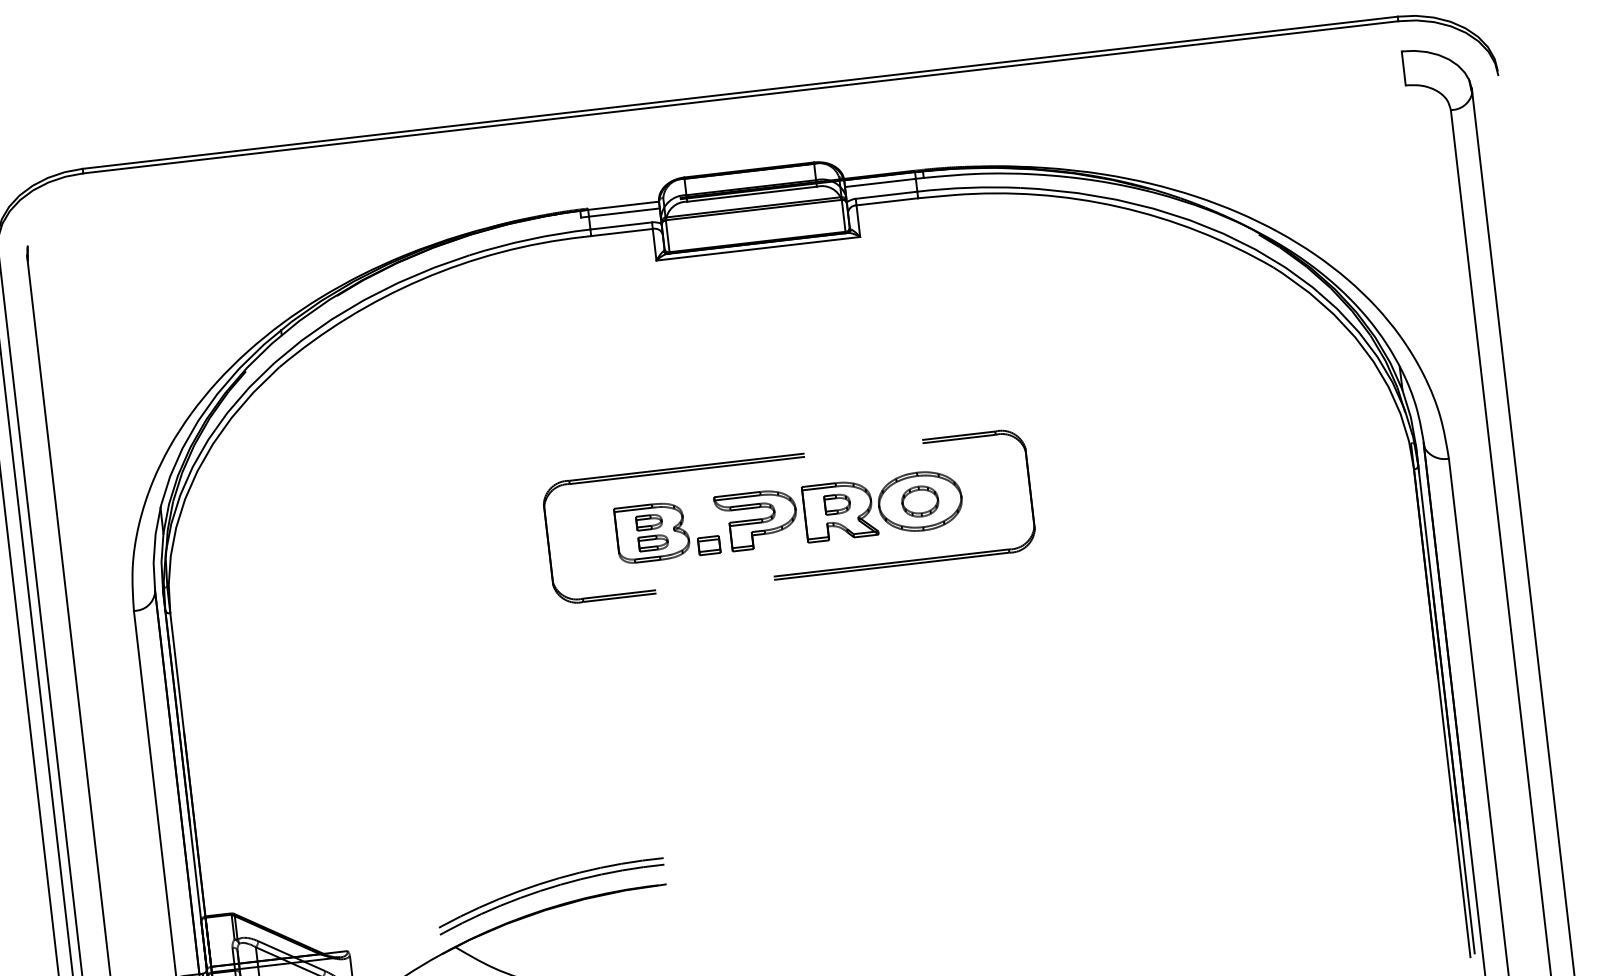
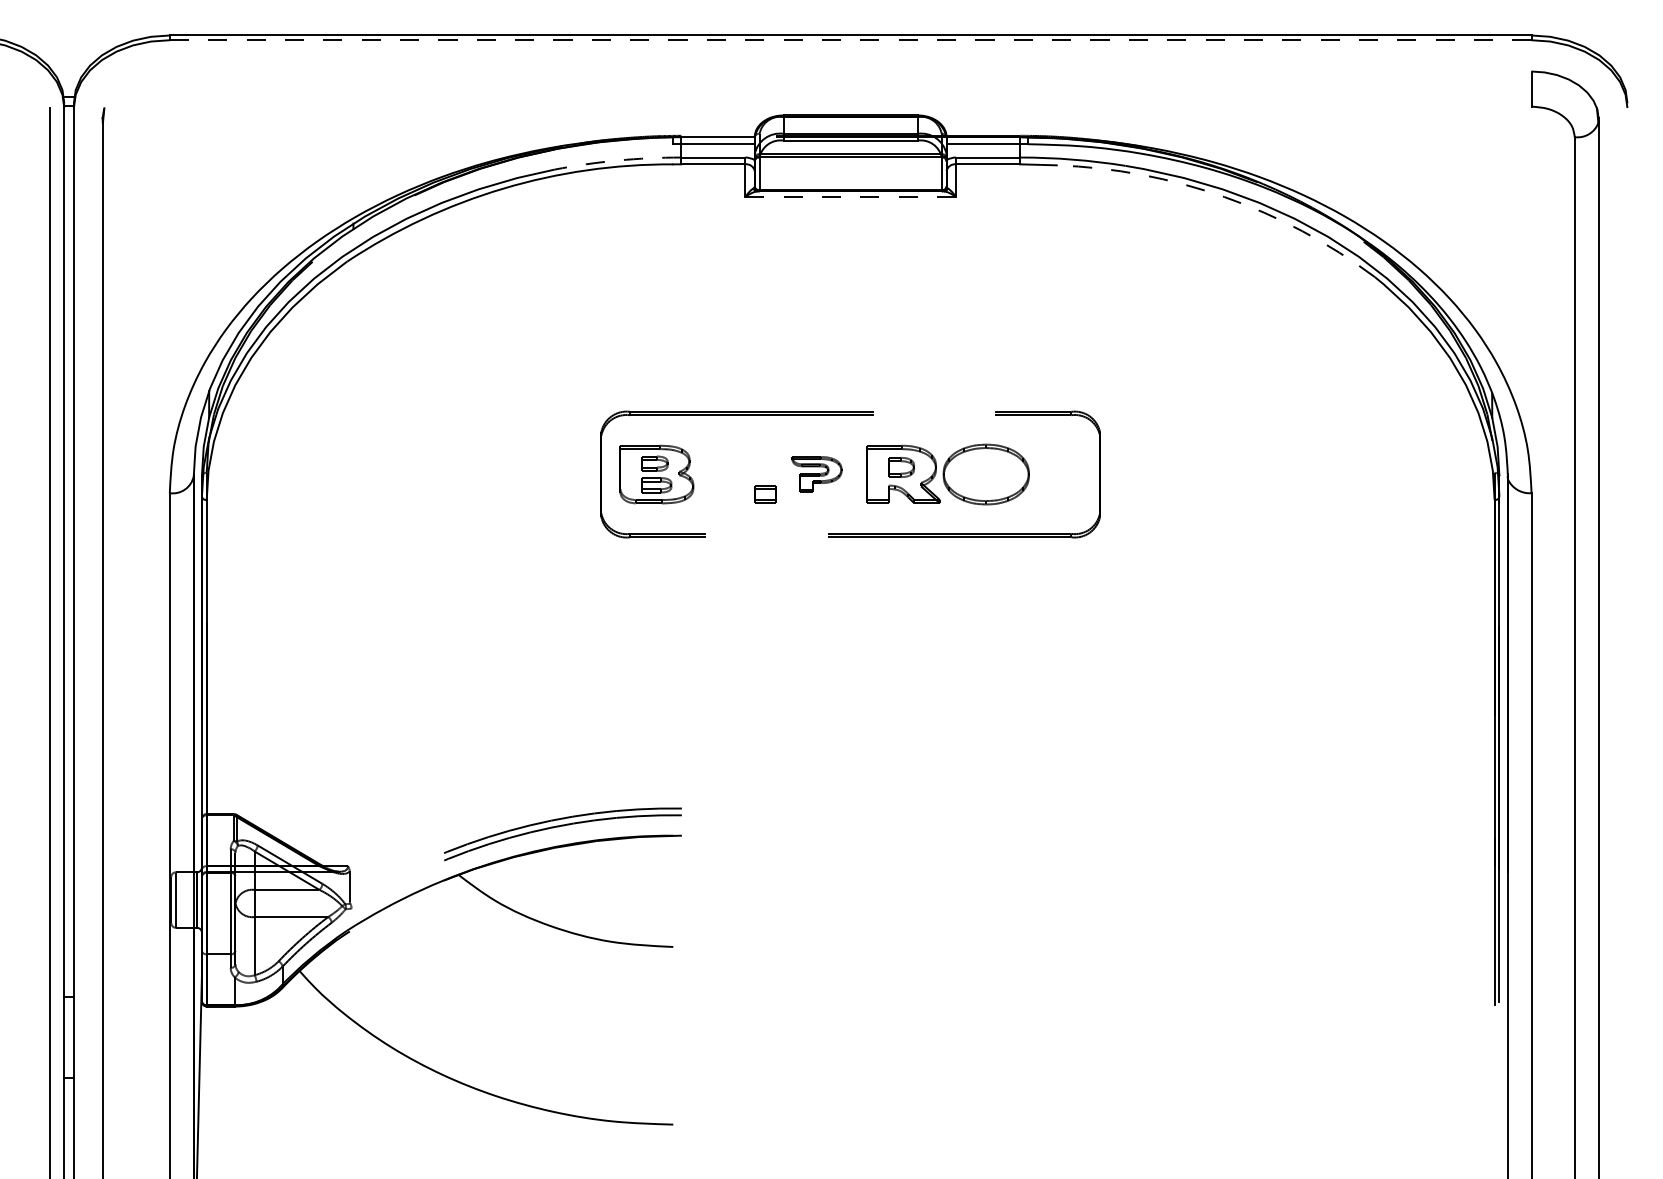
line: (740, 97) -> (850, 40), solid -> dashed
arc: (1119, 206) -> (1224, 196), solid -> dashed
arc: (529, 239) -> (617, 160), solid -> dashed
line: (758, 249) -> (850, 197), solid -> dashed
part: (920, 501) -> (986, 474), removed
part: (756, 519) -> (816, 473), size x0.6
part: (652, 532) -> (656, 474), moved

